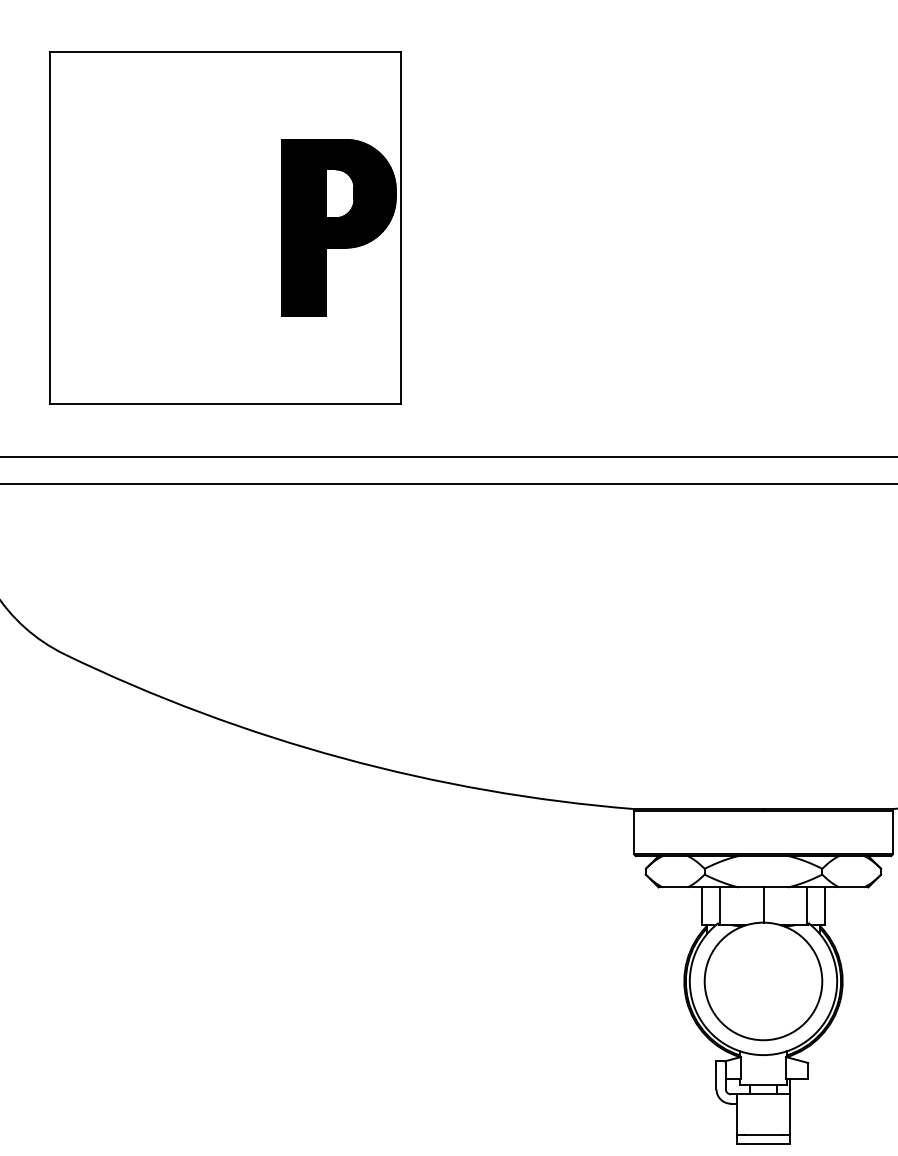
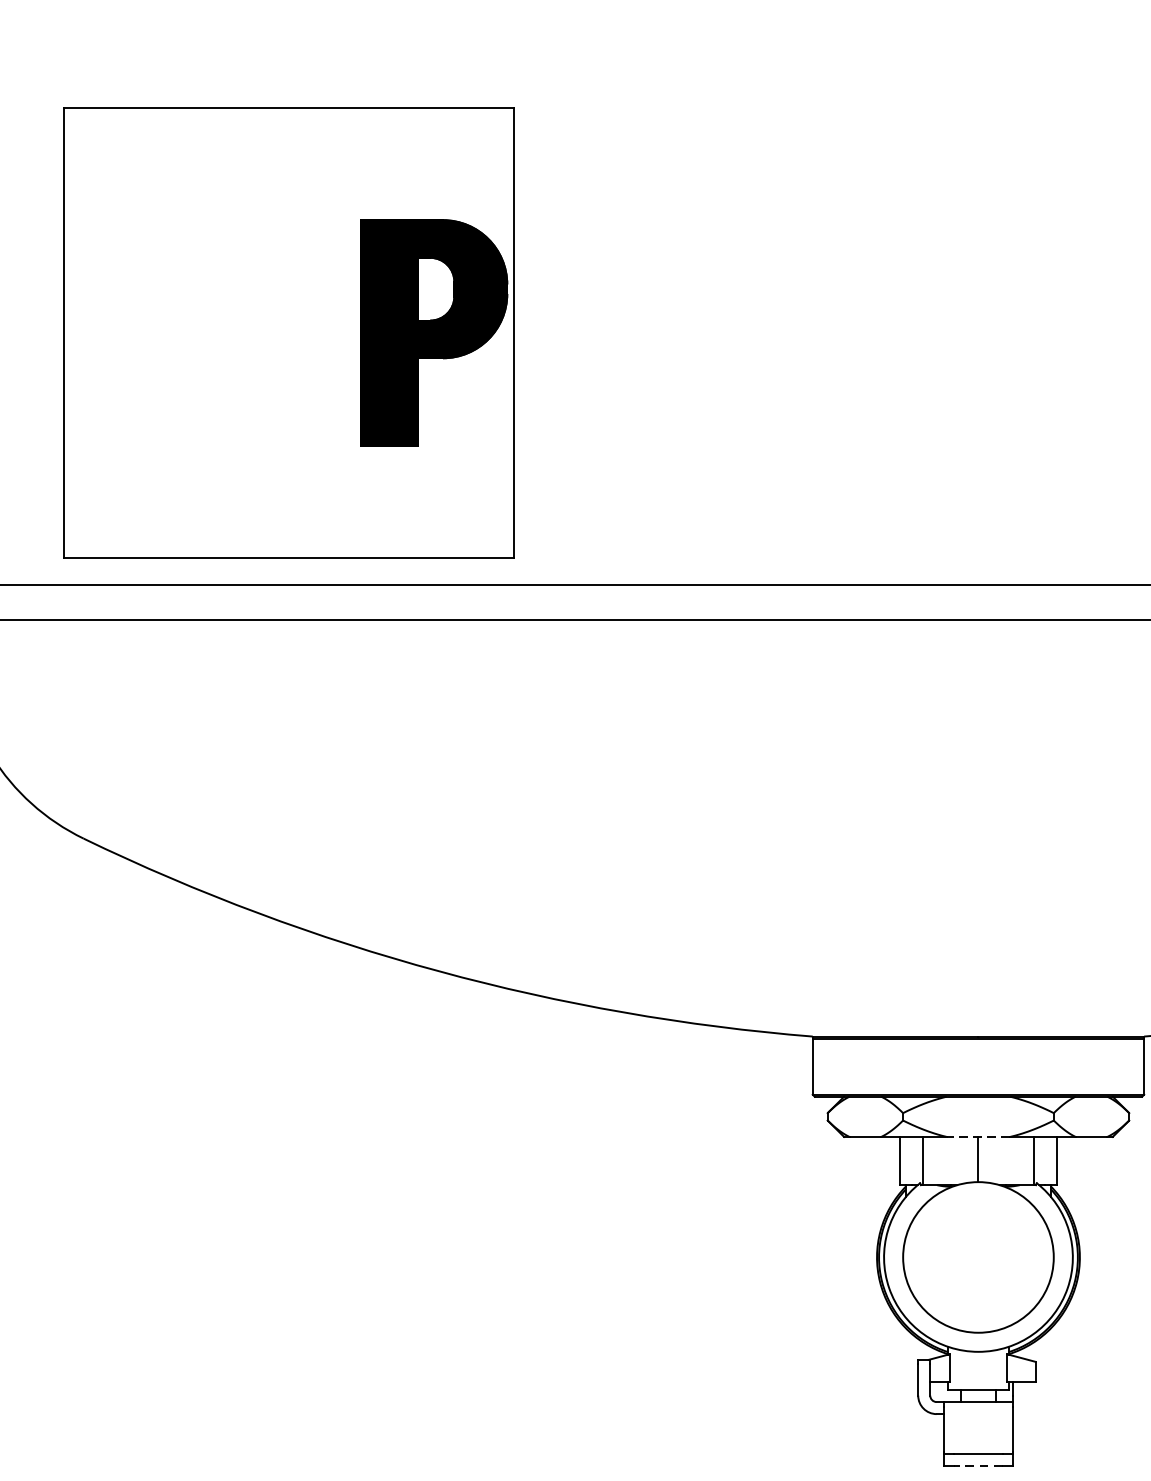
part: (225, 227) -> (289, 332), moved
line: (763, 887) -> (978, 1137), solid -> dashed
line: (763, 1144) -> (978, 1466), solid -> dashed

